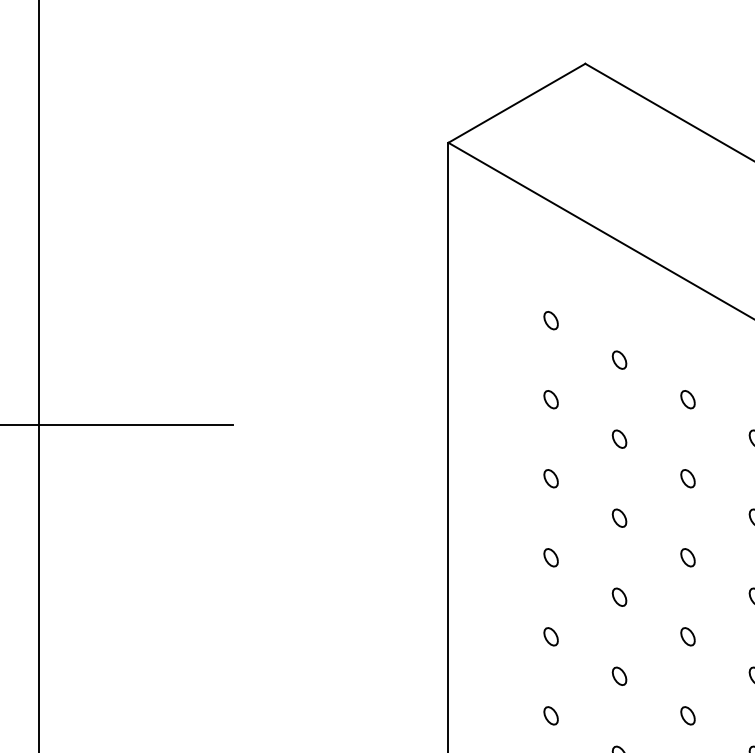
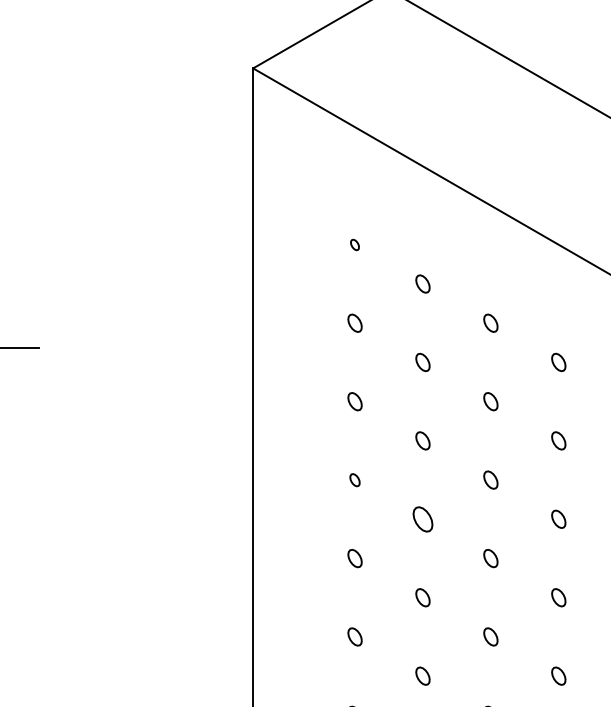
part: (550, 320) -> (354, 244), size x0.6
part: (550, 557) -> (354, 479), size x0.7
part: (619, 596) -> (422, 518), size x1.4

